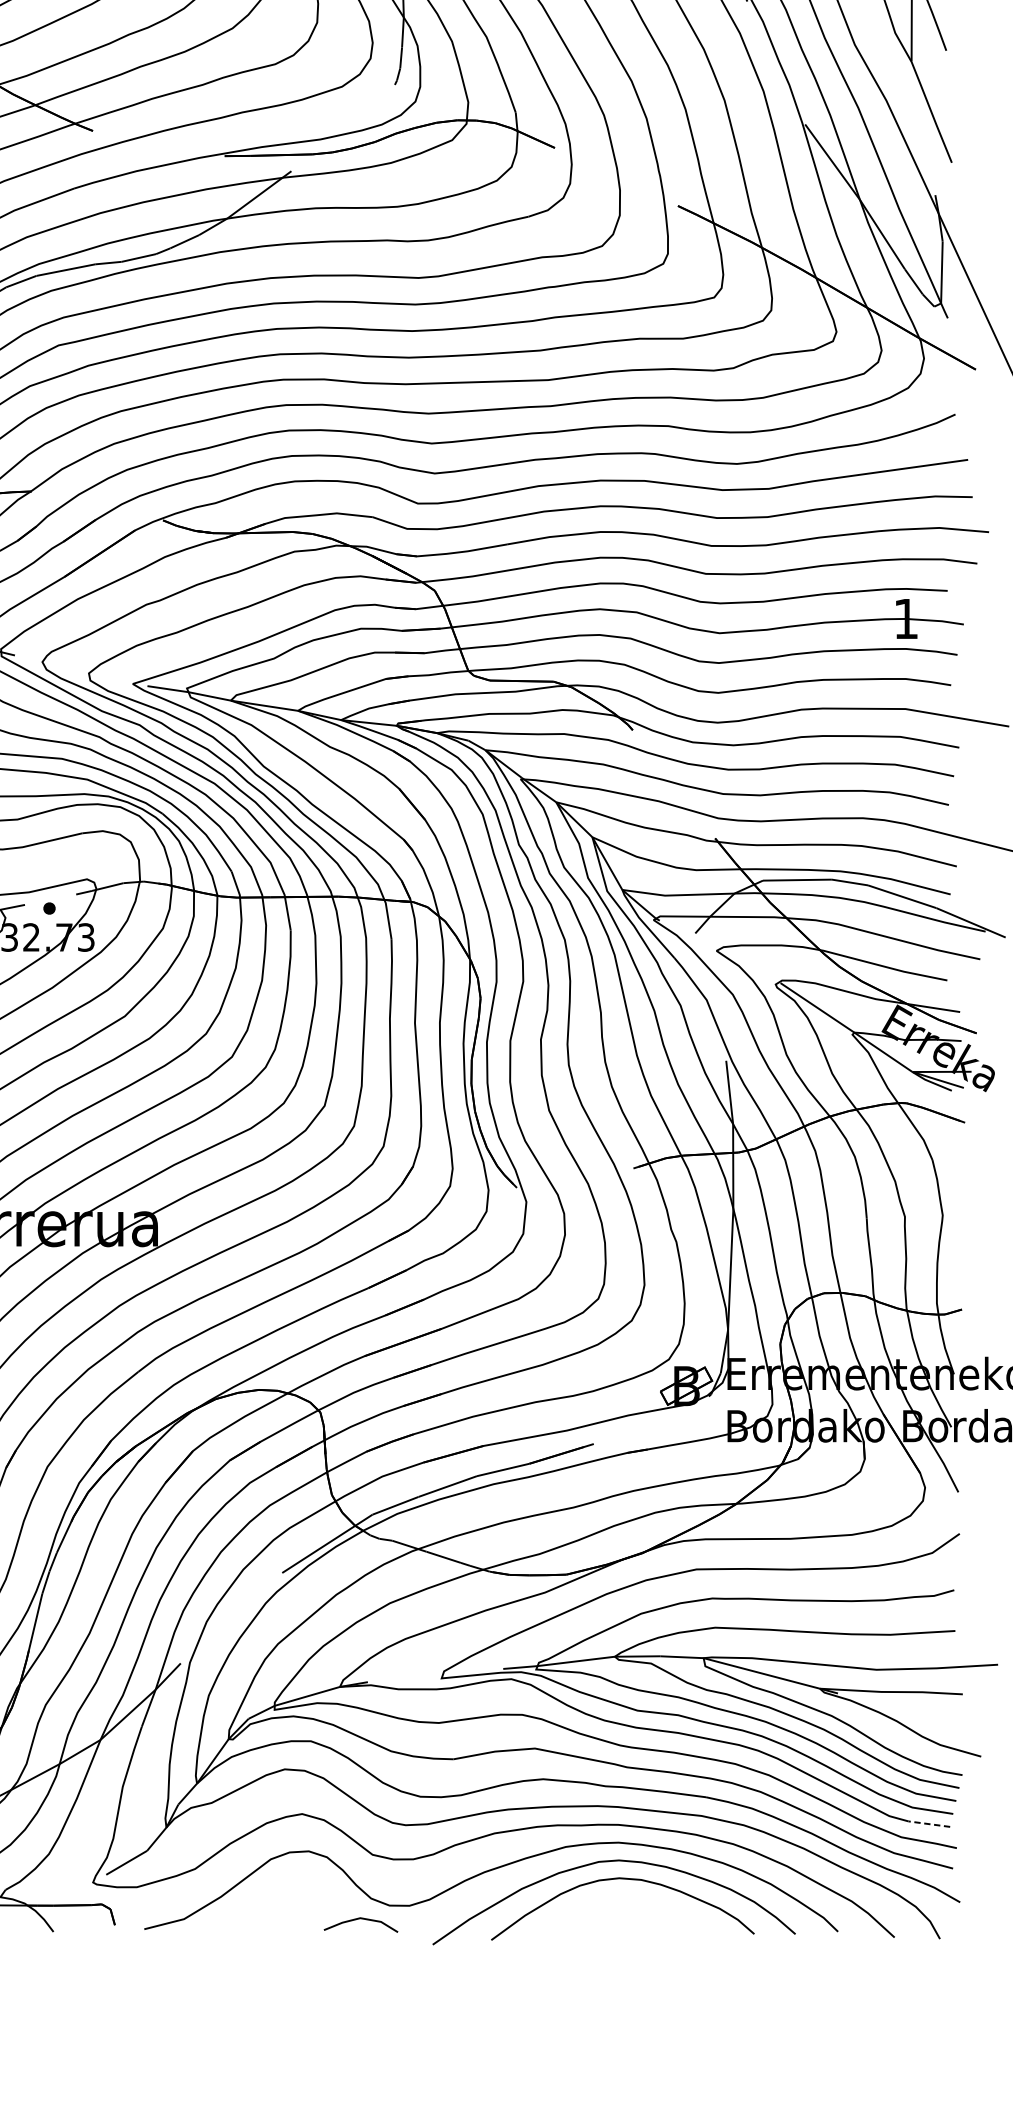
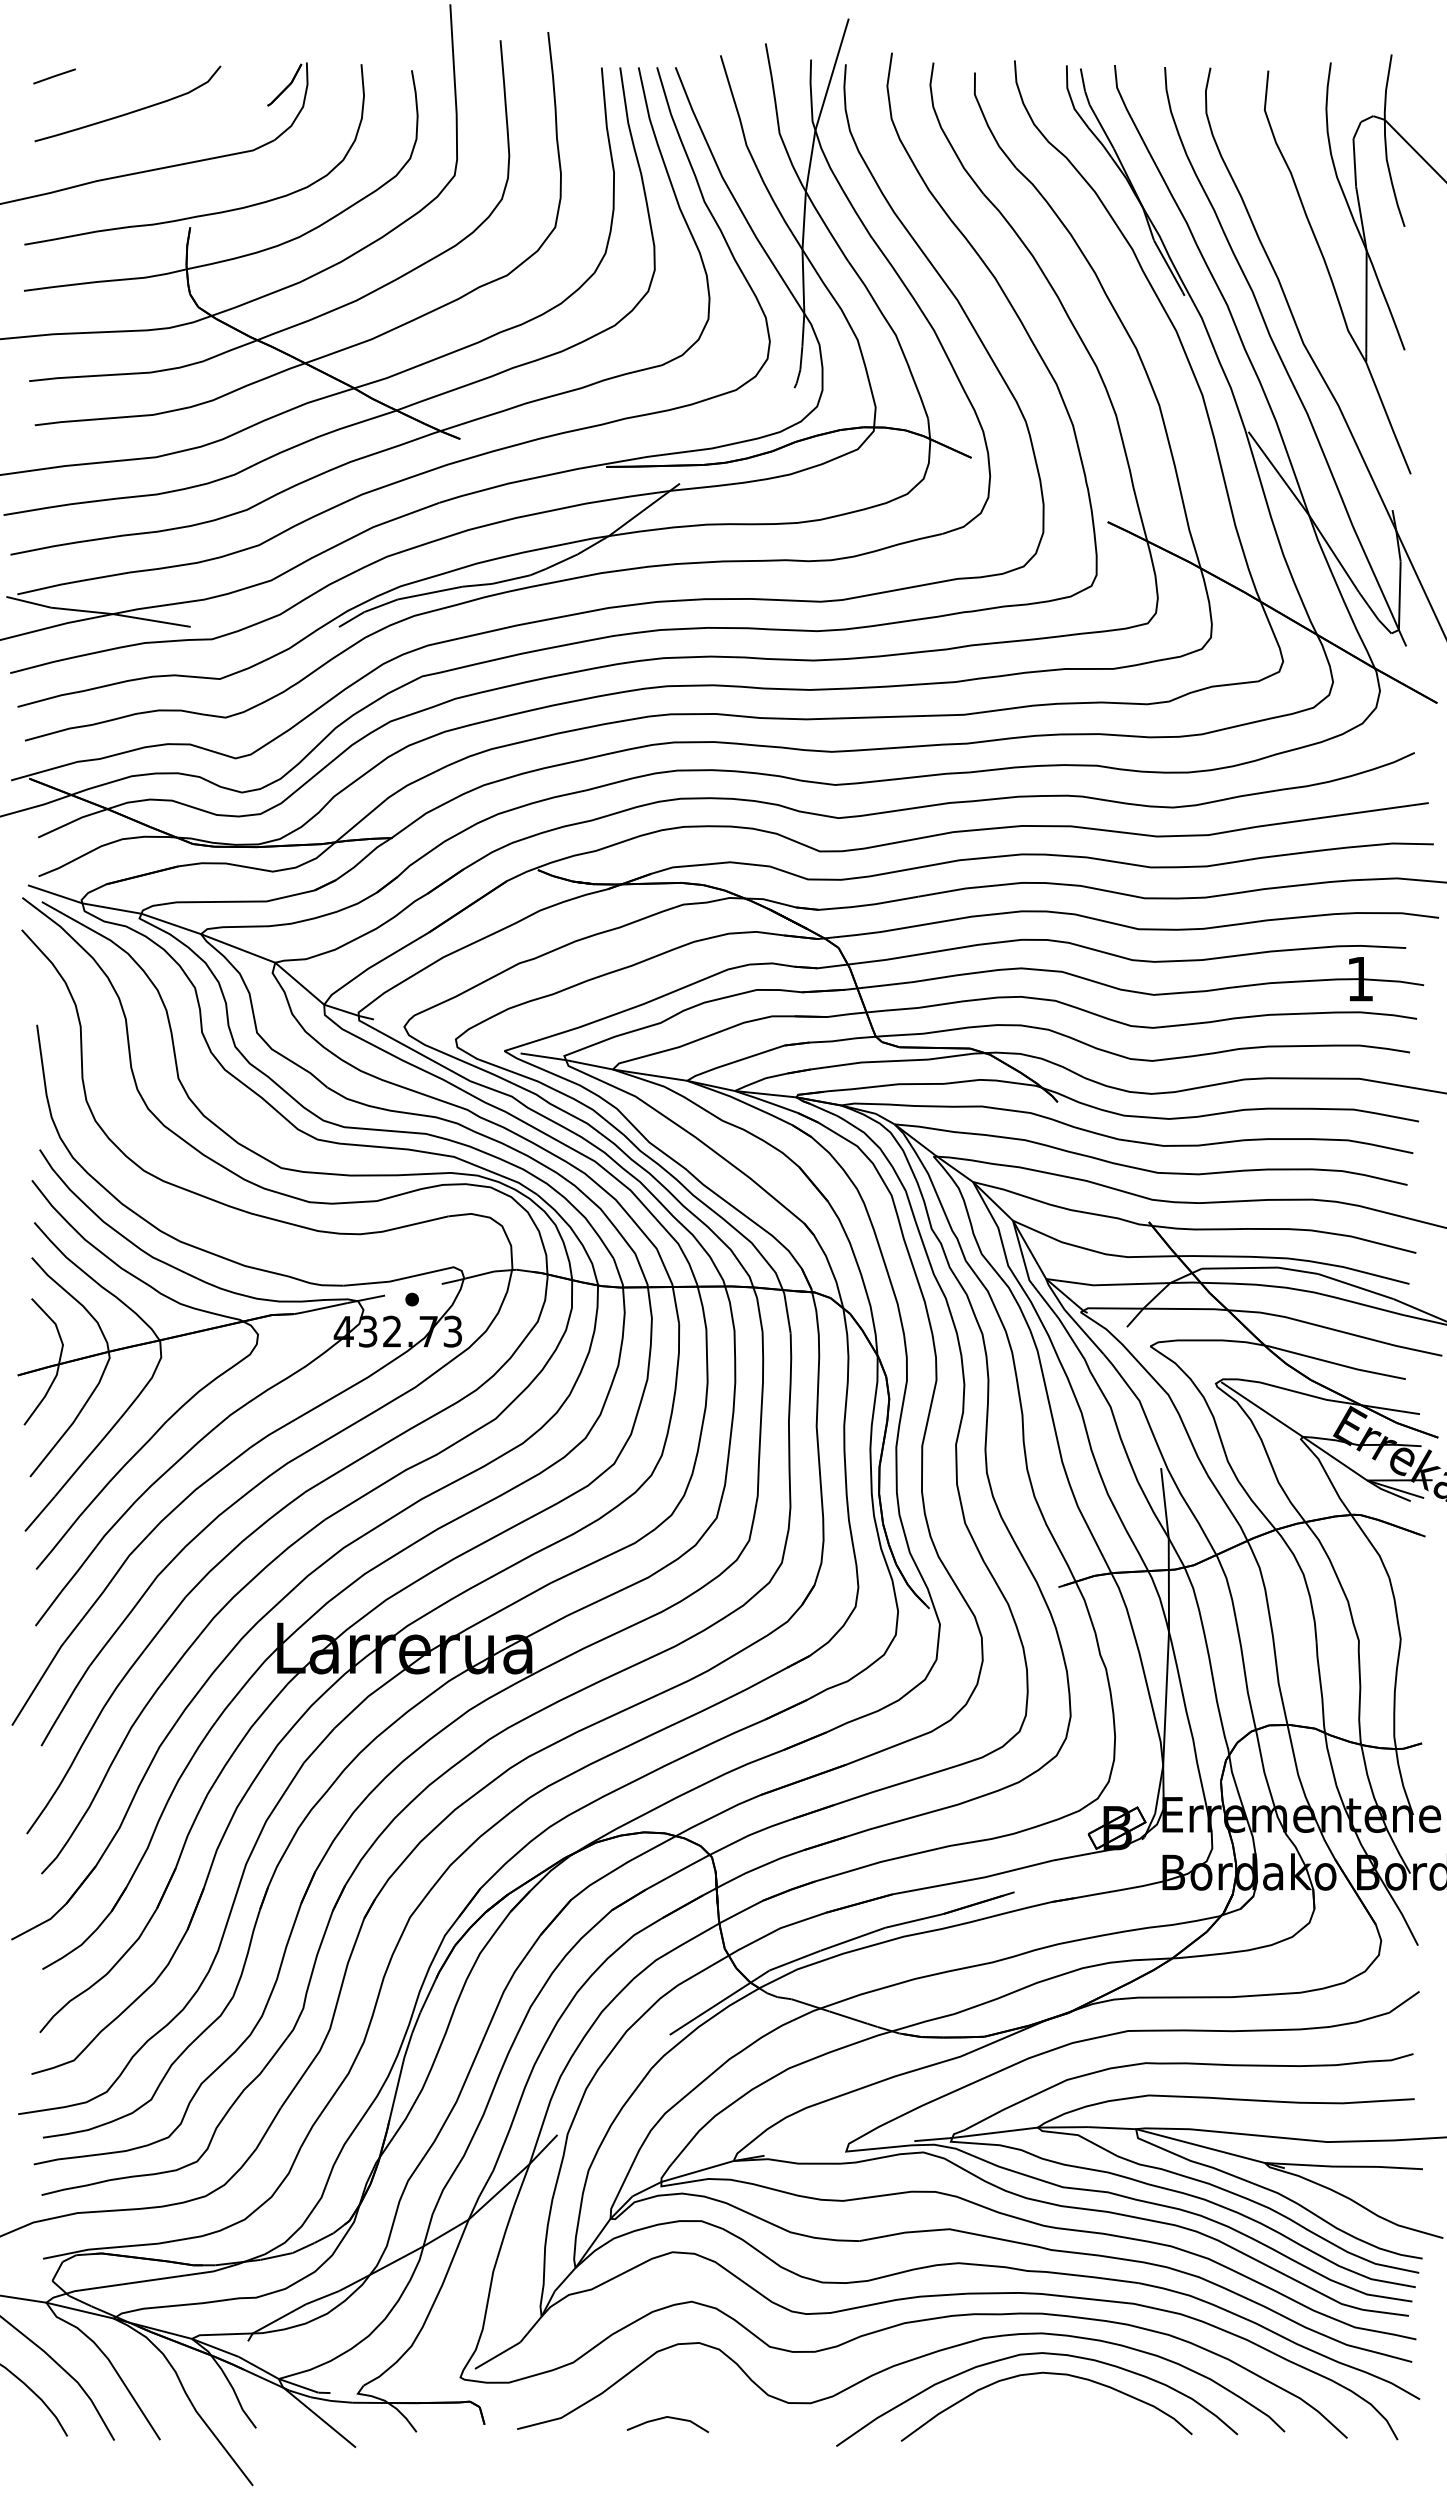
line: (928, 1823) -> (1385, 2312), dashed -> solid
line: (361, 1919) -> (668, 2418), moved

